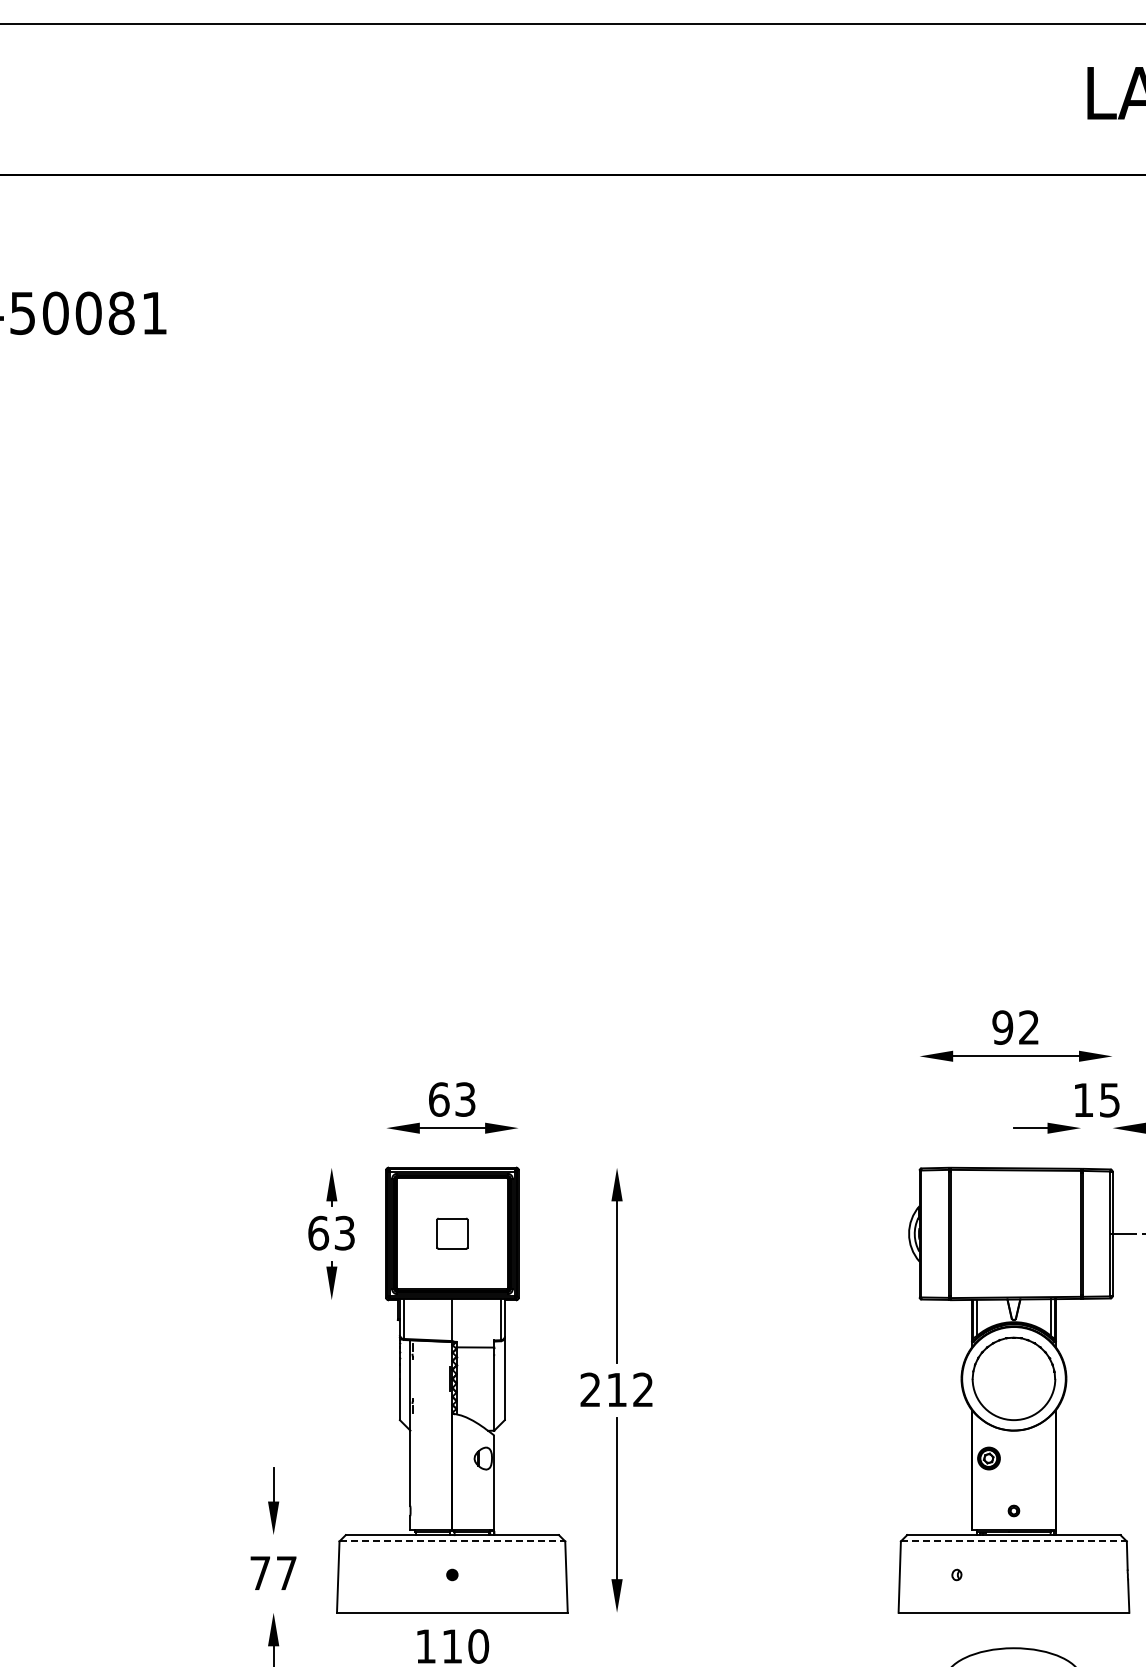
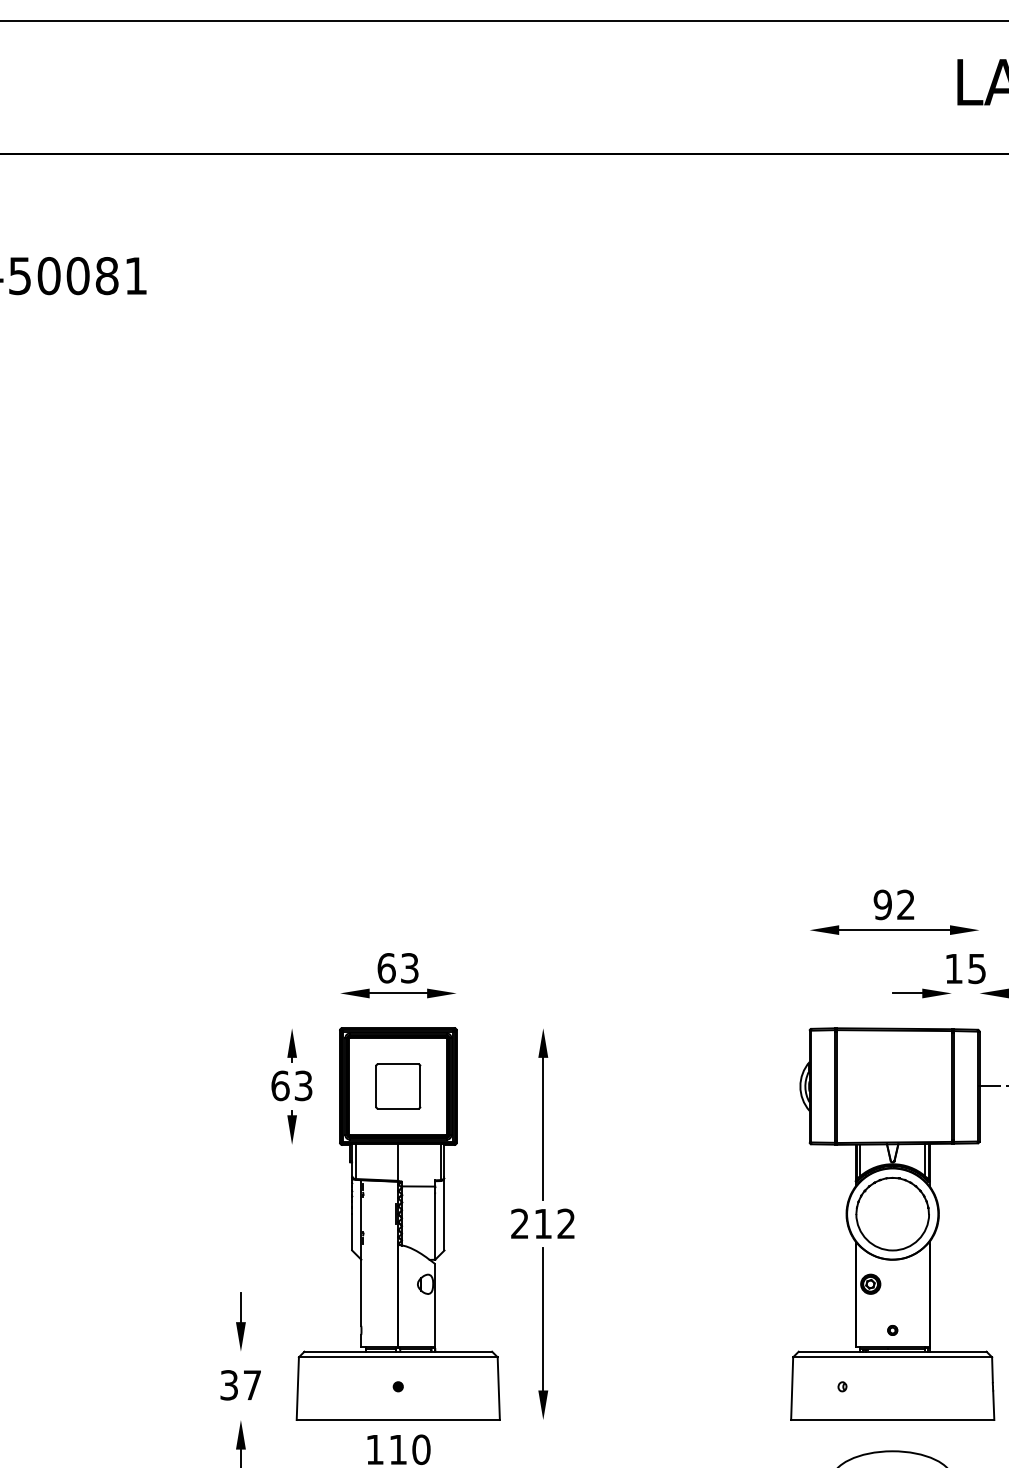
part: (452, 1233) -> (398, 1086), size x1.67
line: (452, 1541) -> (398, 1357), dashed -> solid
line: (1013, 1541) -> (892, 1357), dashed -> solid
text: (260, 1573) -> (229, 1385), 77 -> 37

